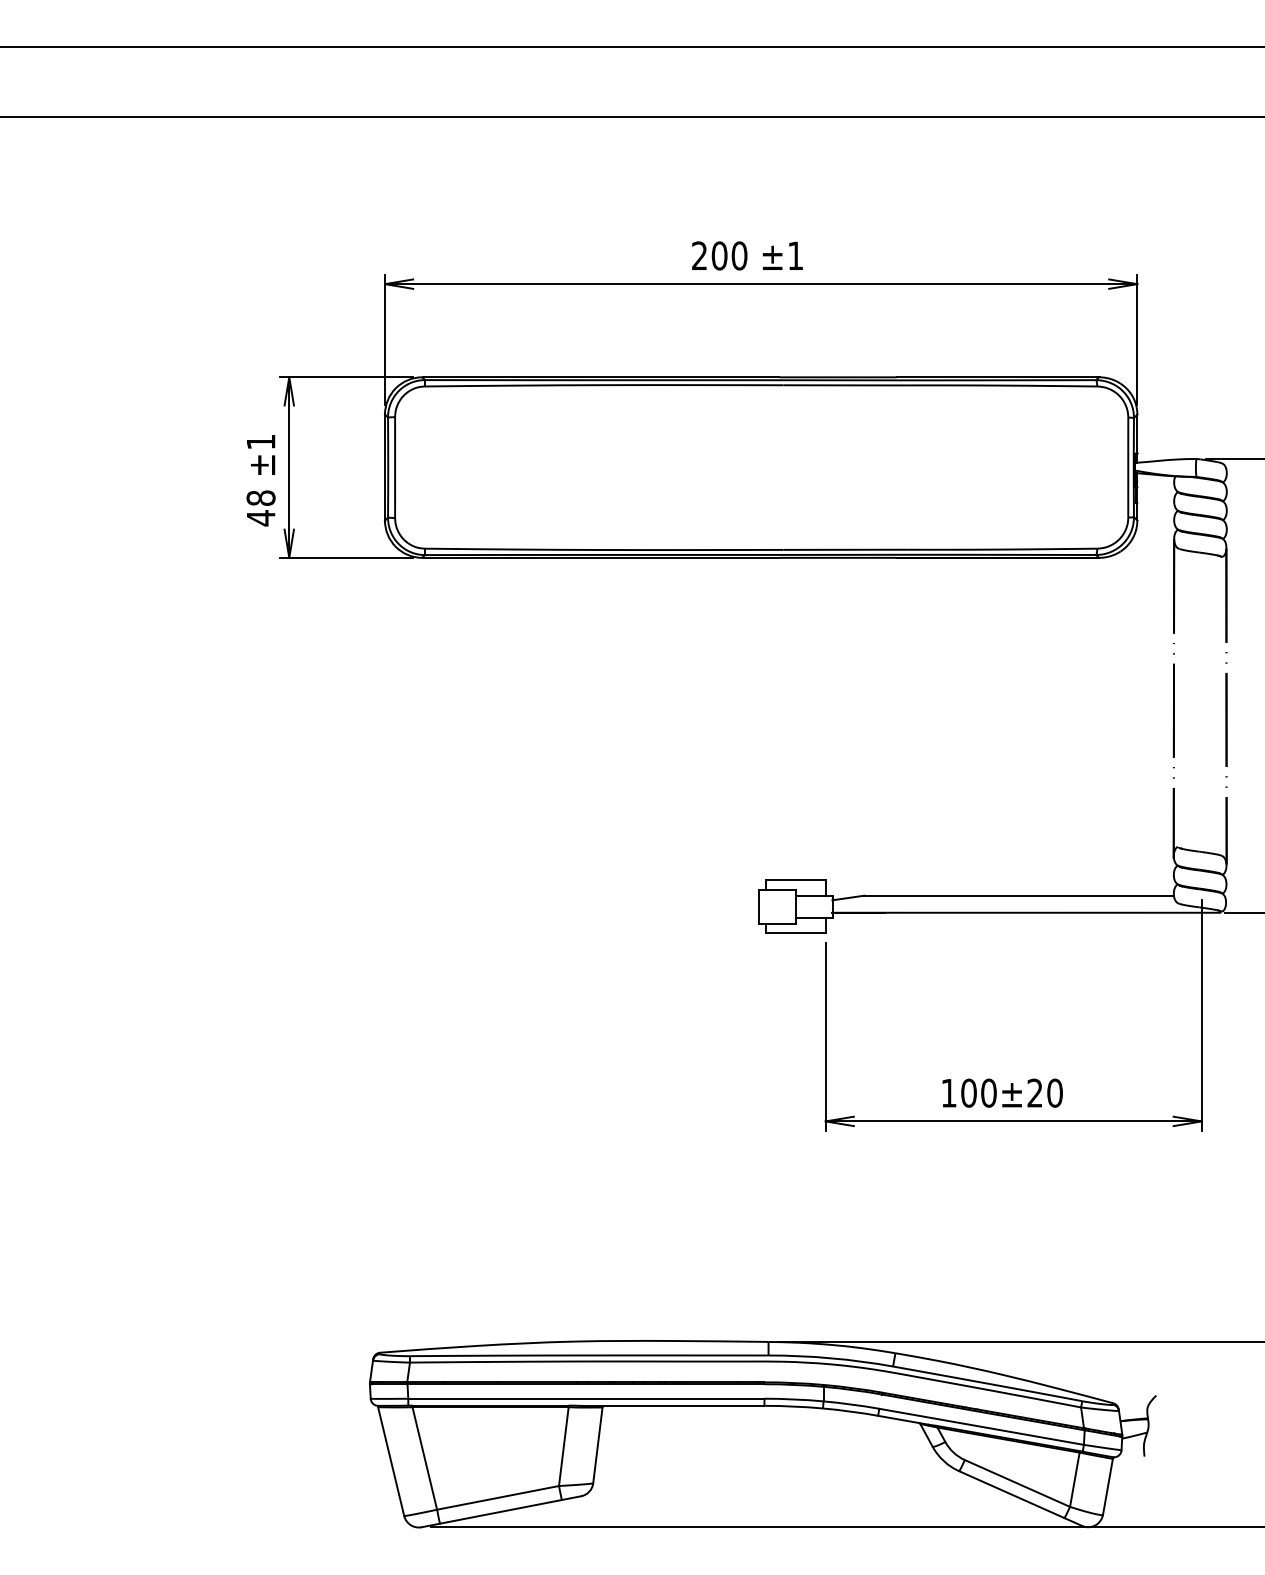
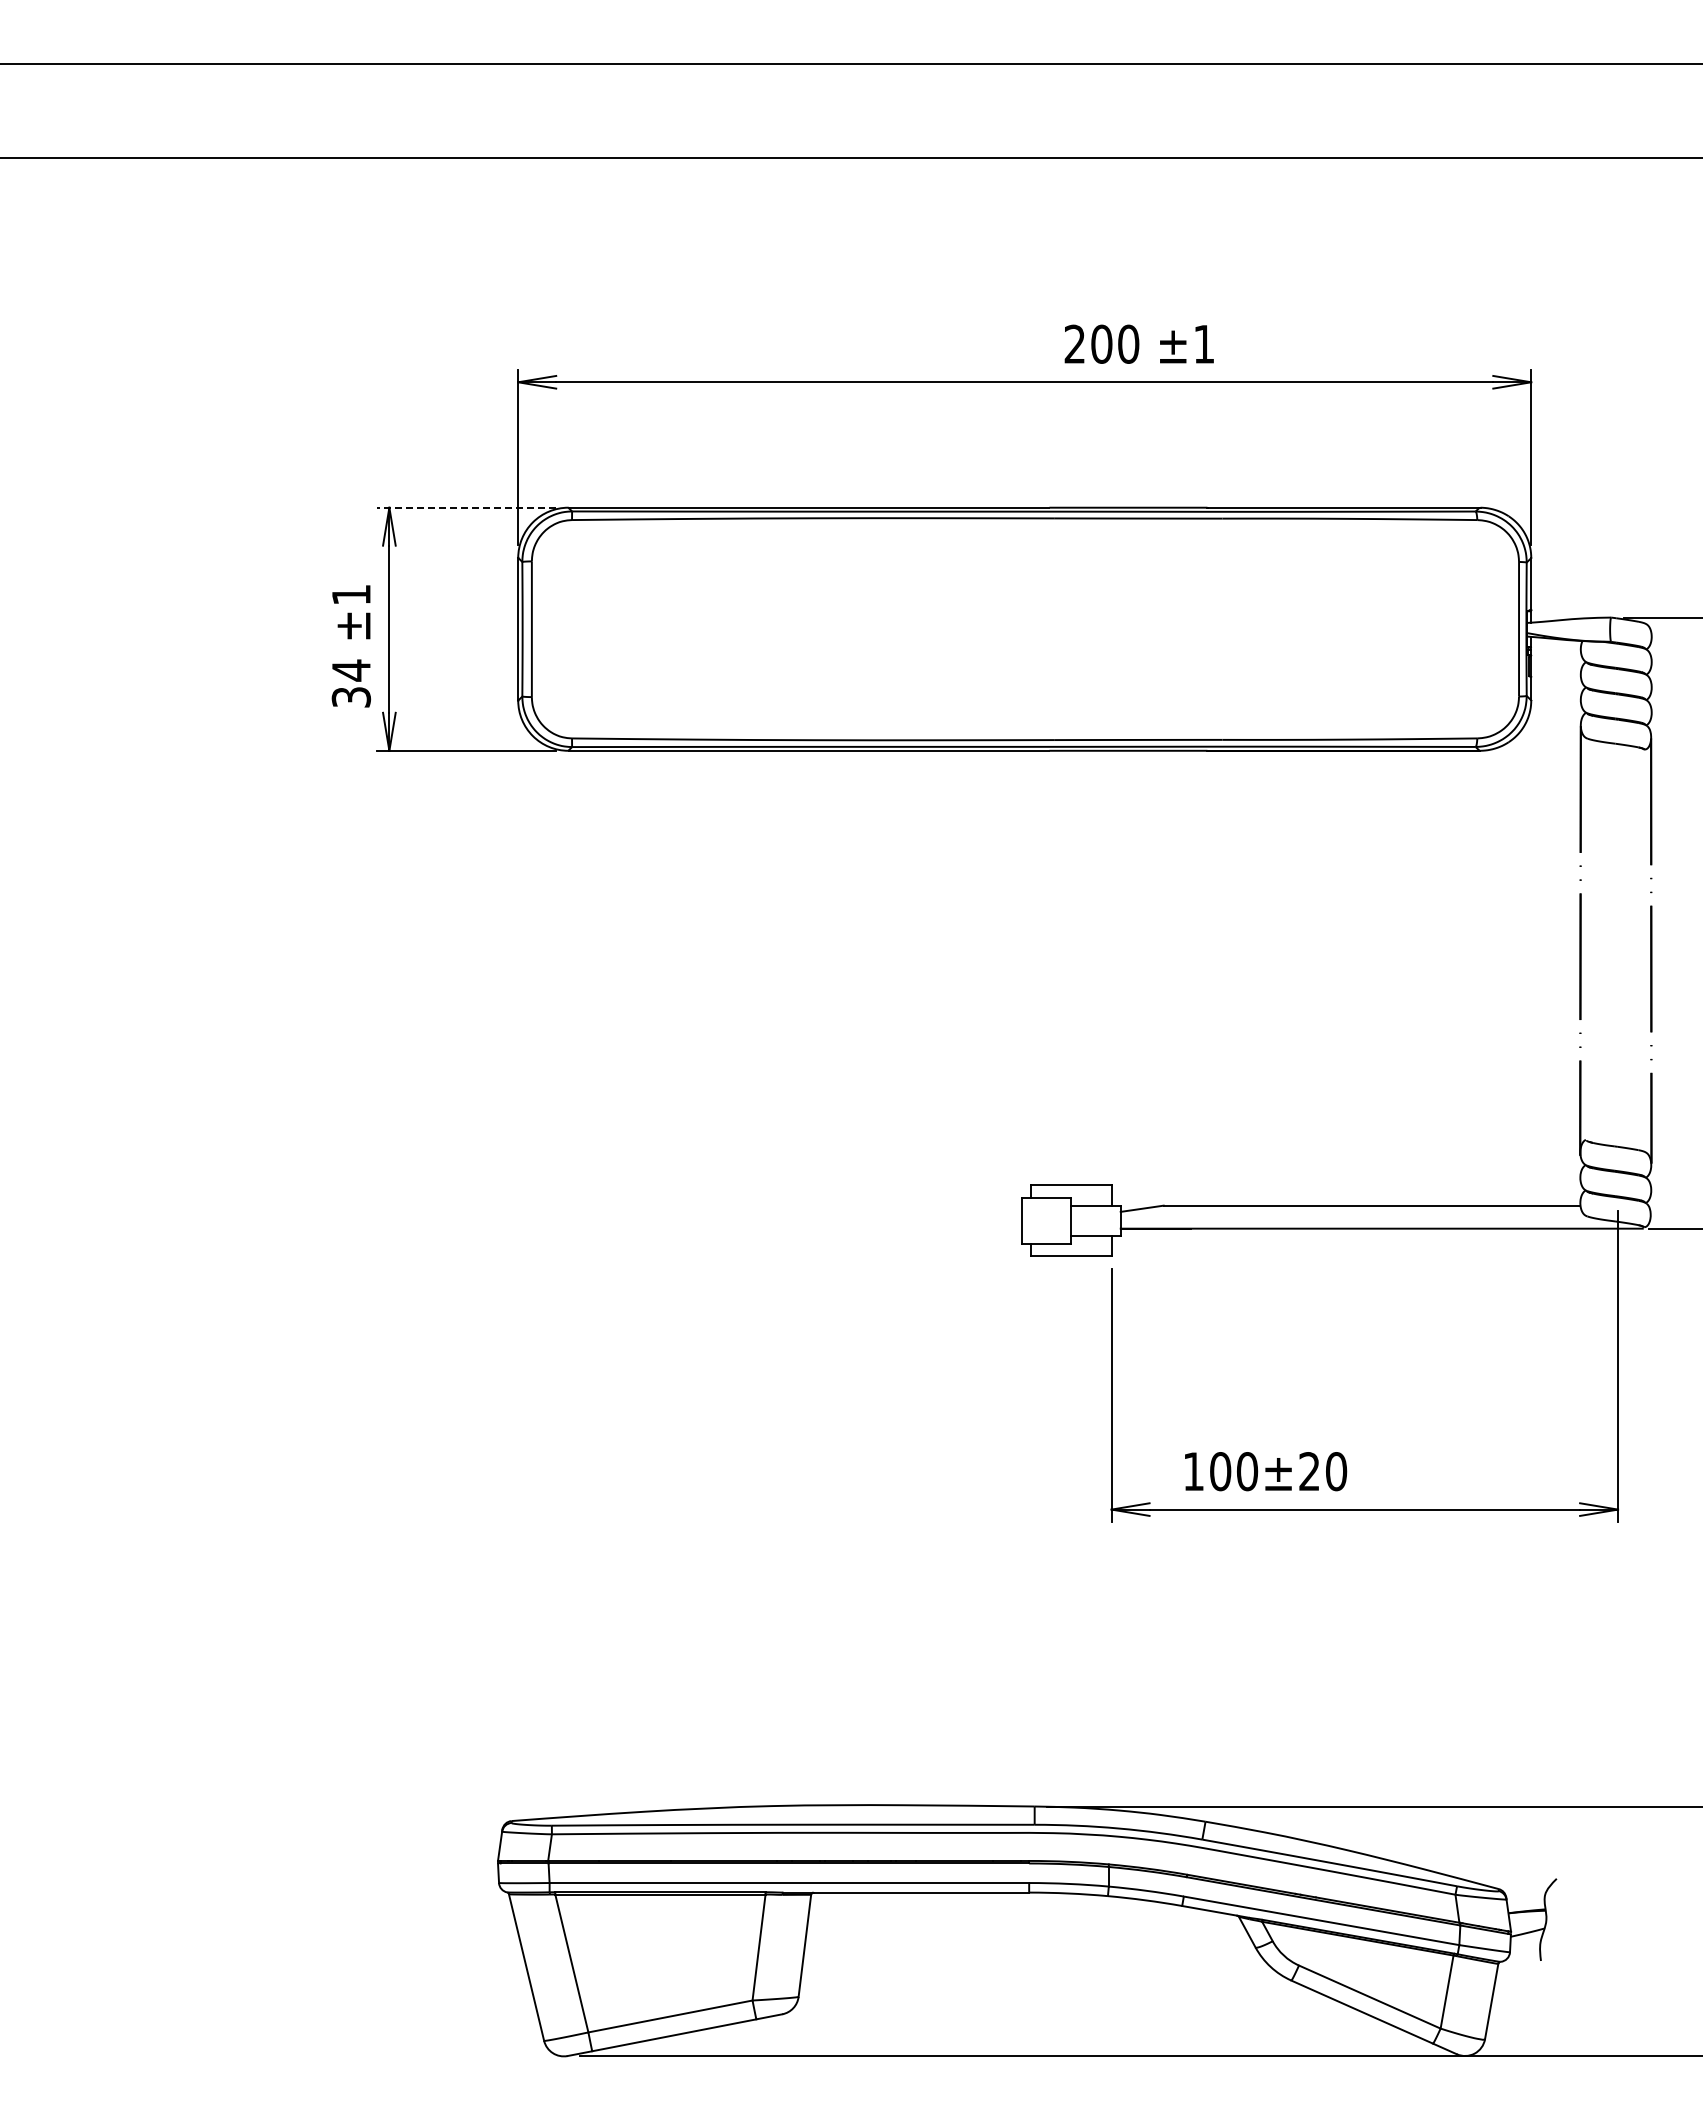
text: (746, 255) -> (1138, 343), moved
line: (346, 377) -> (466, 507), solid -> dashed
text: (261, 507) -> (351, 683), 48 -> 34
text: (1003, 1093) -> (1266, 1471), moved

